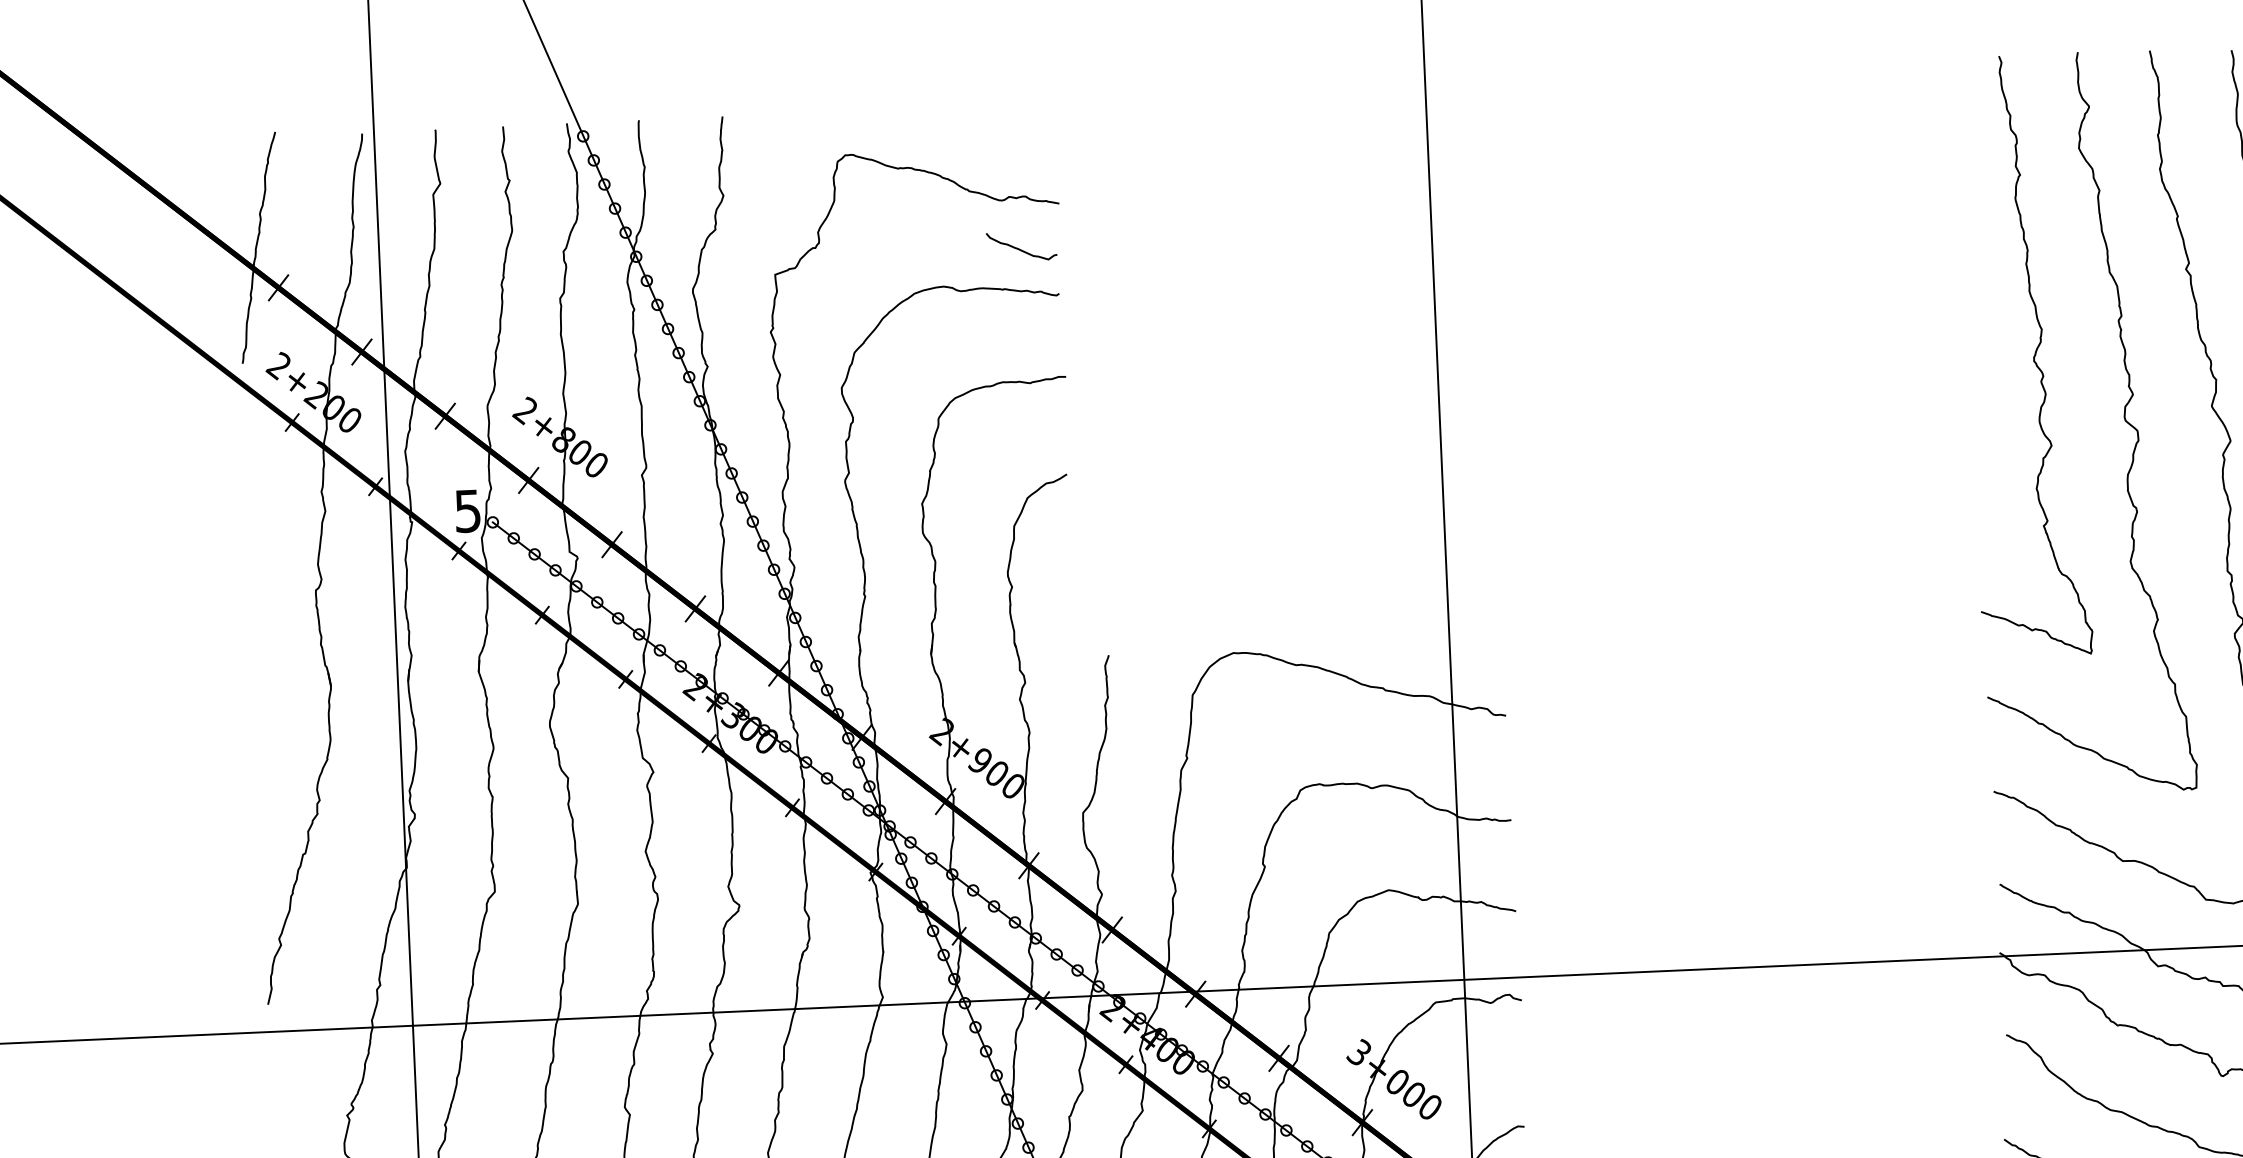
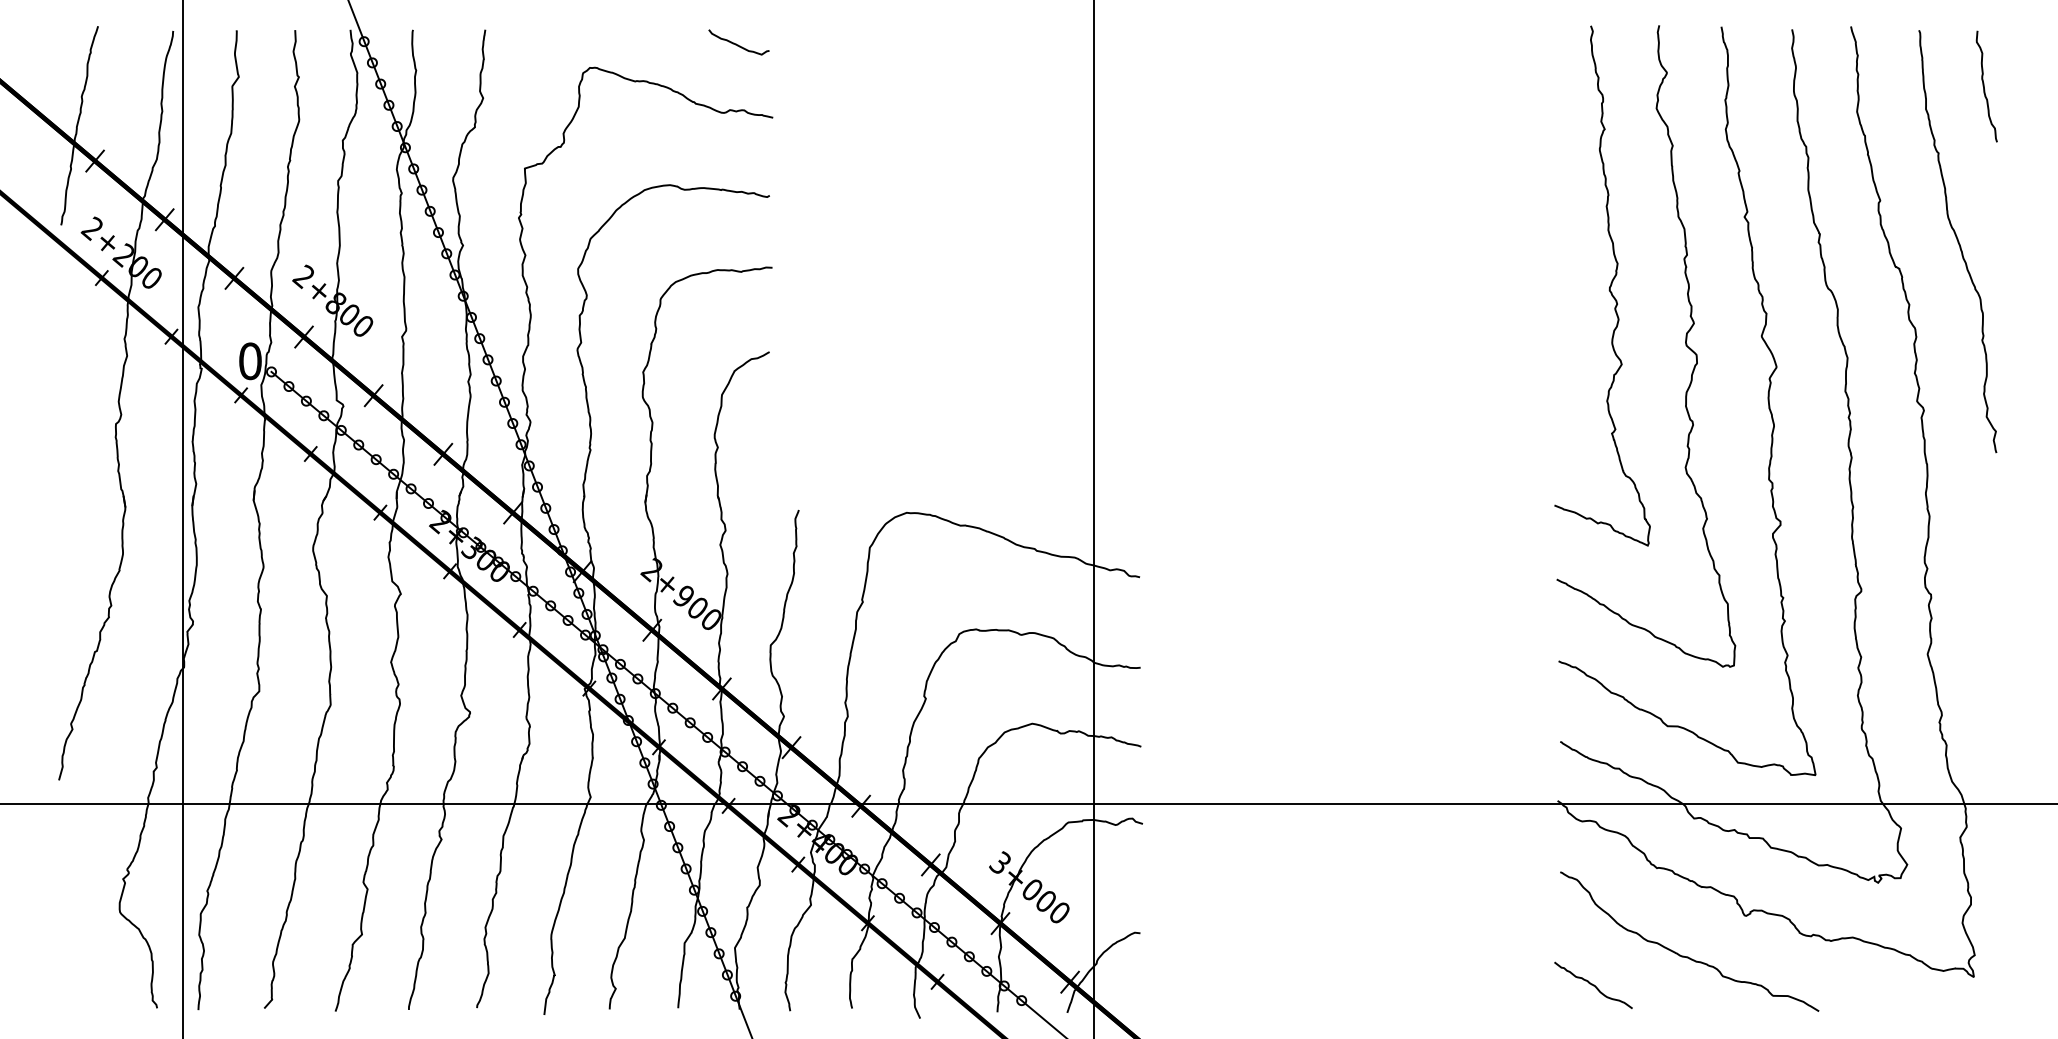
curve: (1021, 248) -> (738, 44), moved
text: (468, 511) -> (250, 361), 5 -> 0

